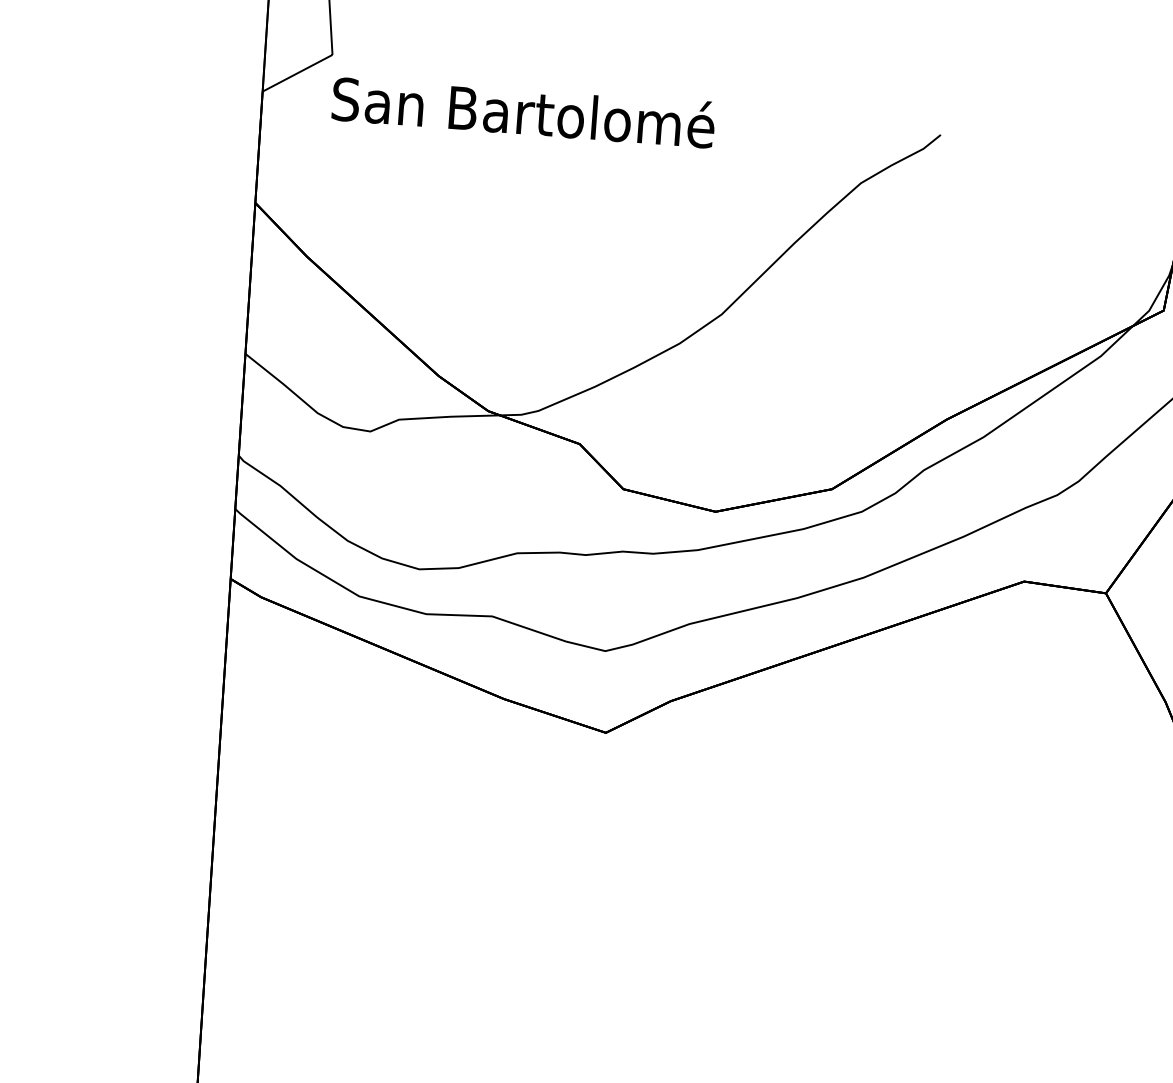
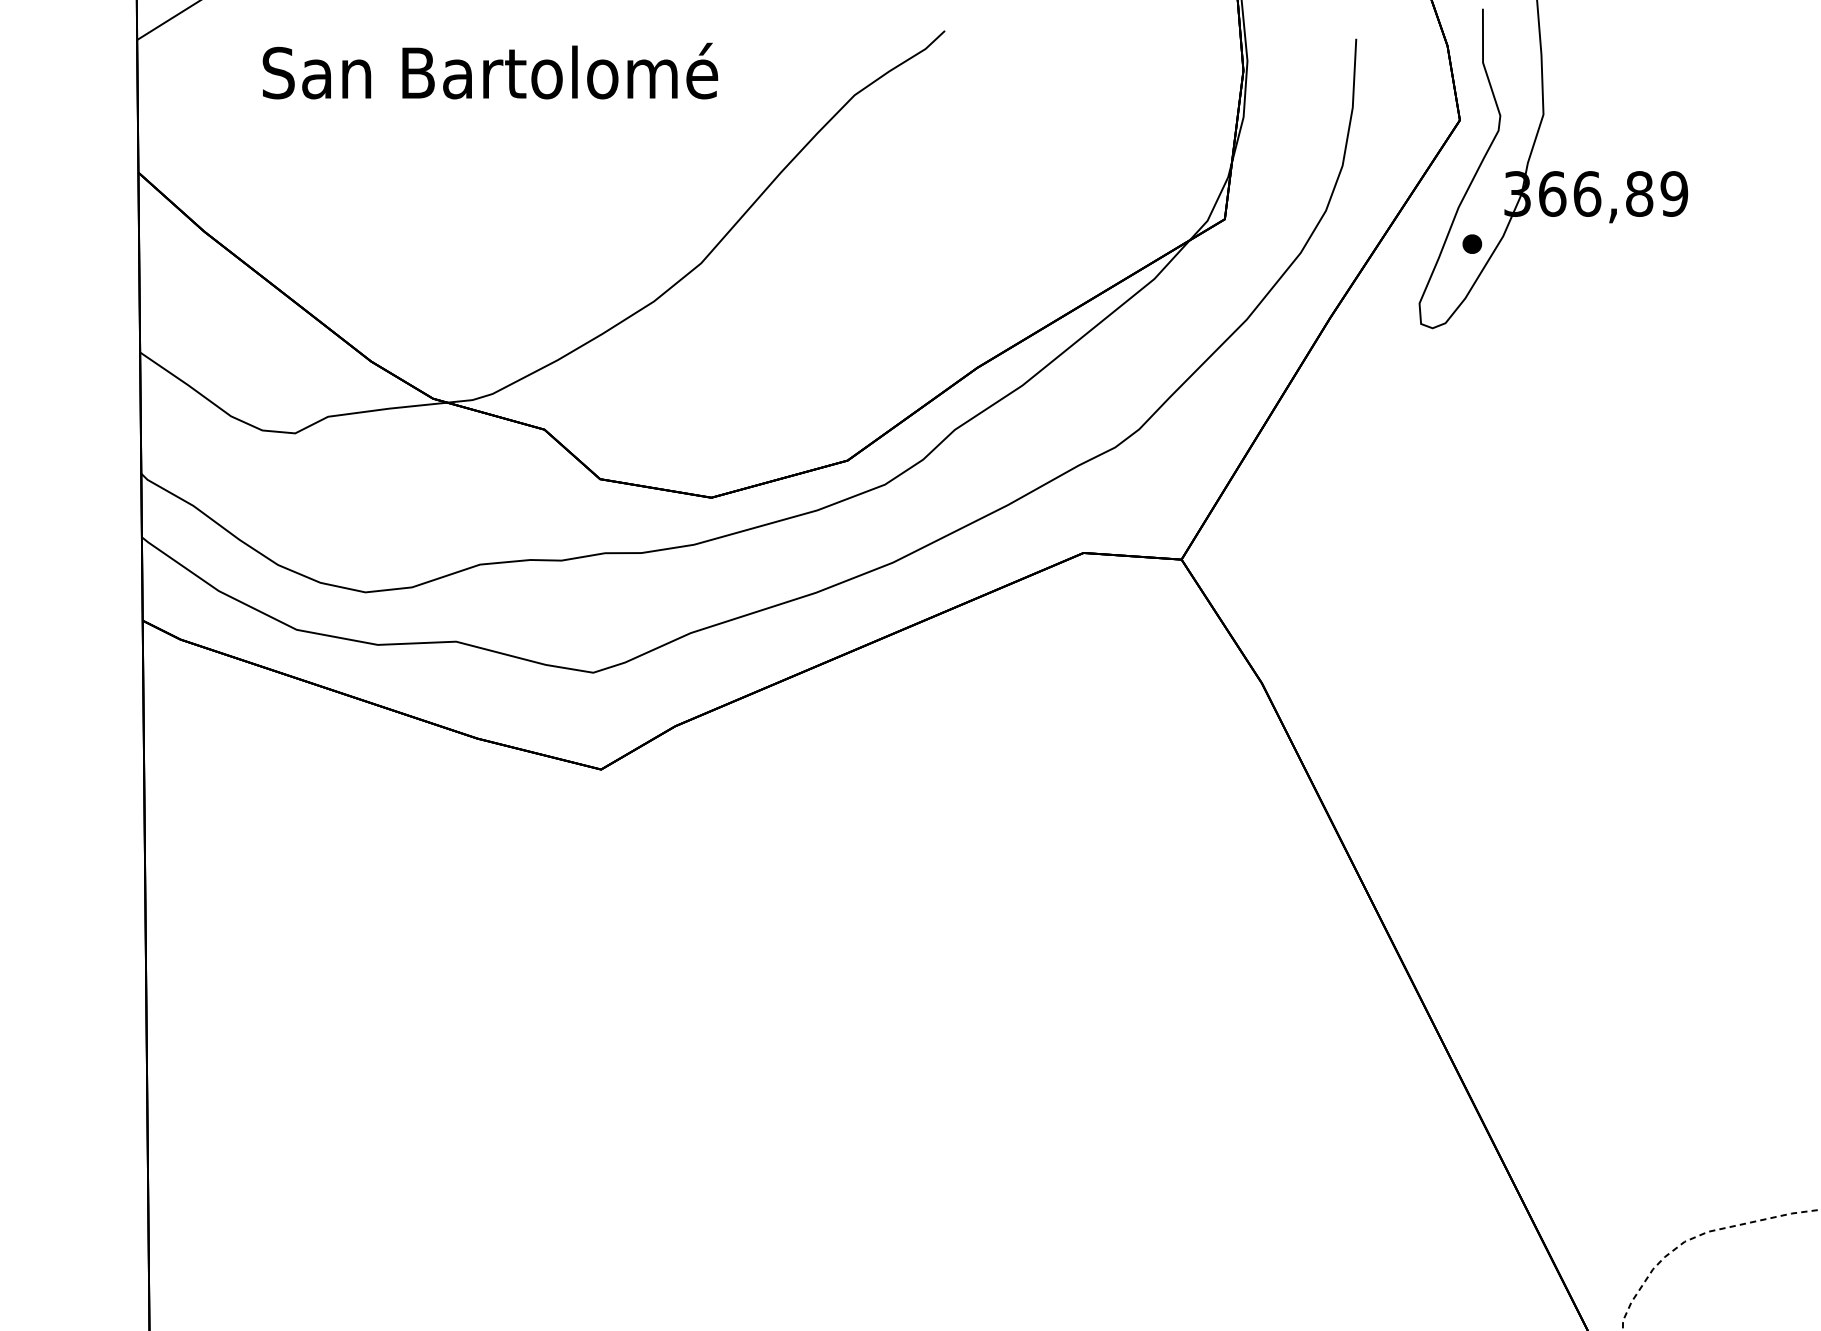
text: (523, 110) -> (490, 70), moved

